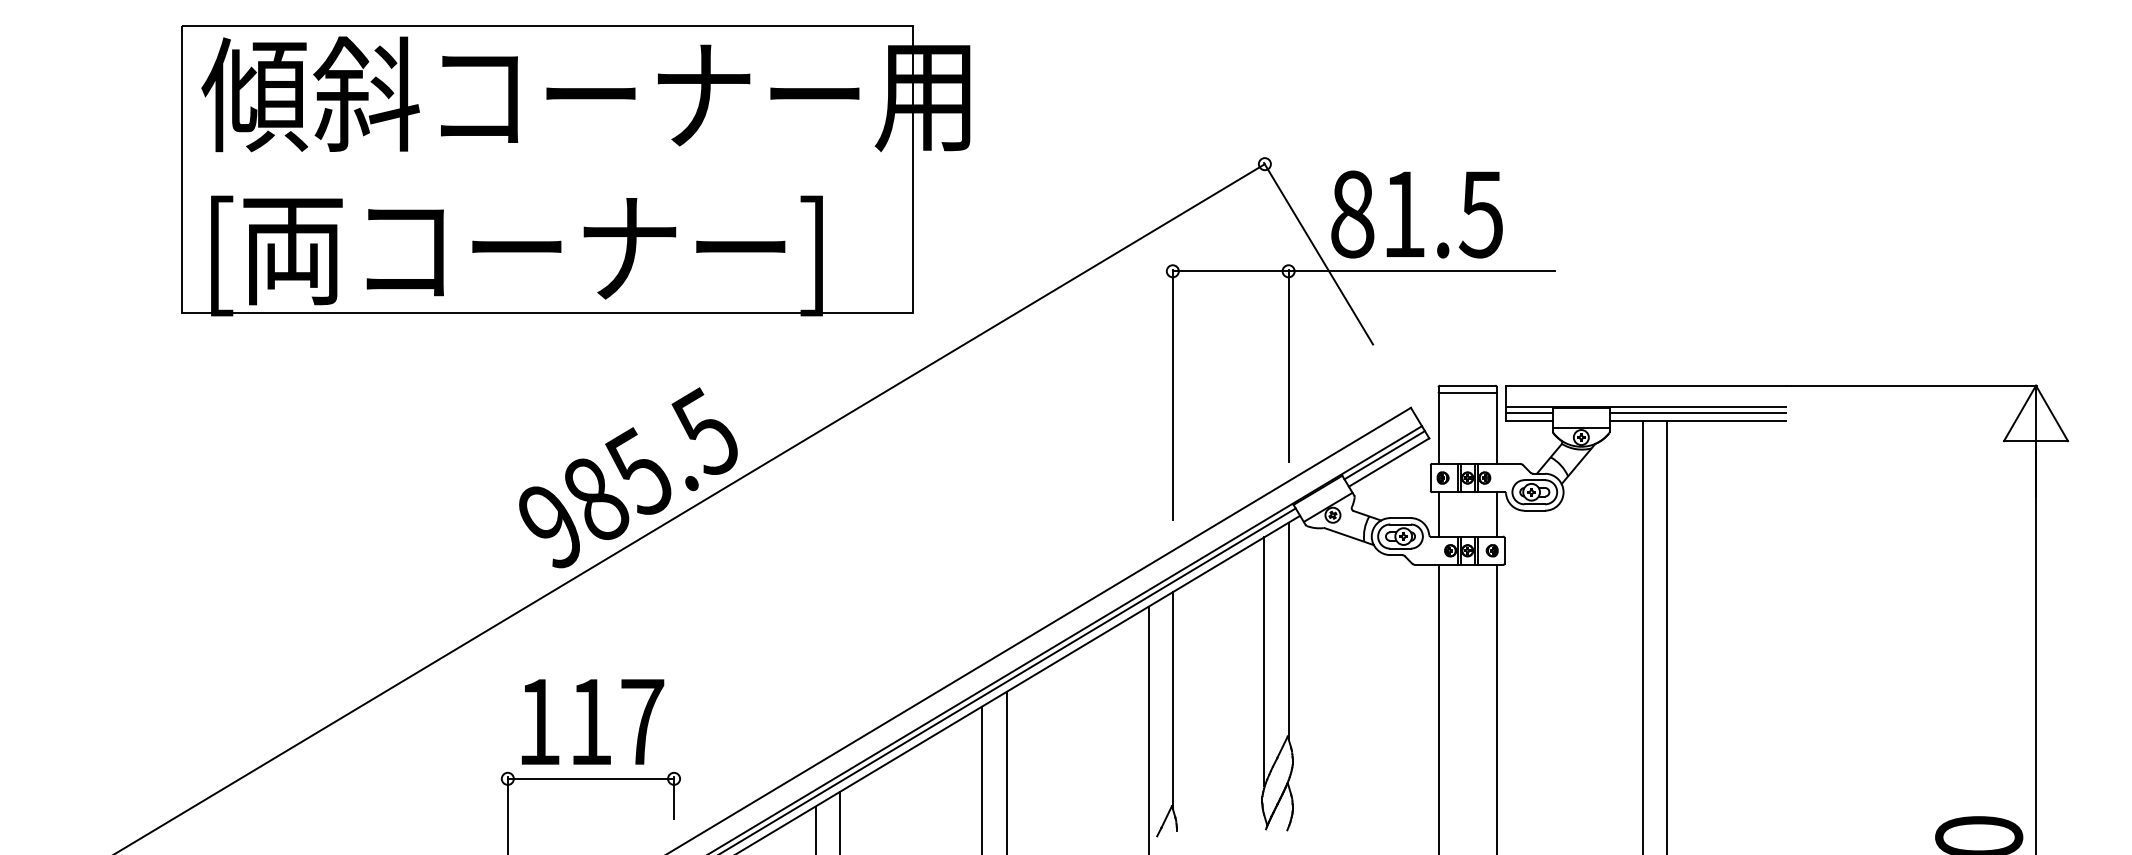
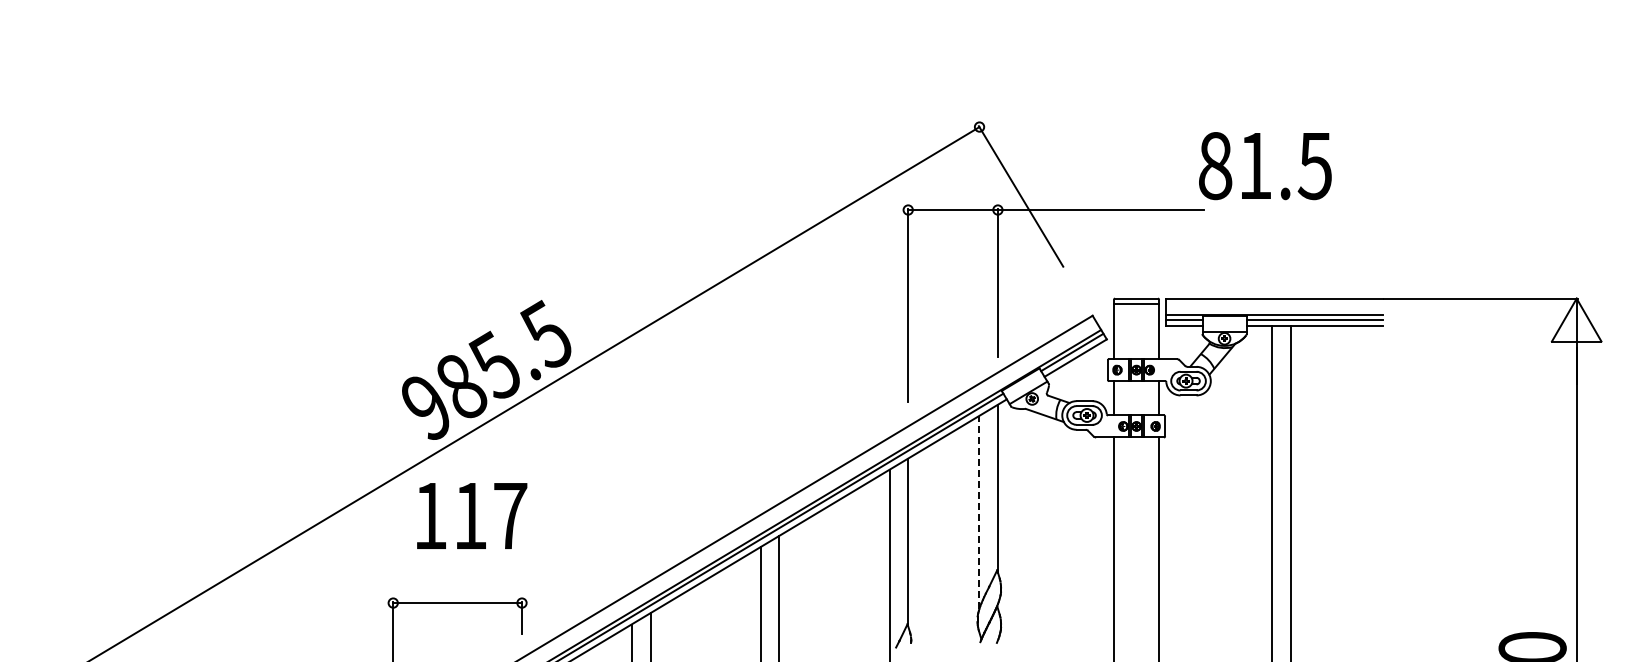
part: (575, 169) -> (445, 131), removed
text: (1417, 215) -> (1265, 166), moved
line: (1264, 660) -> (979, 511), solid -> dashed
text: (593, 721) -> (472, 515), moved

